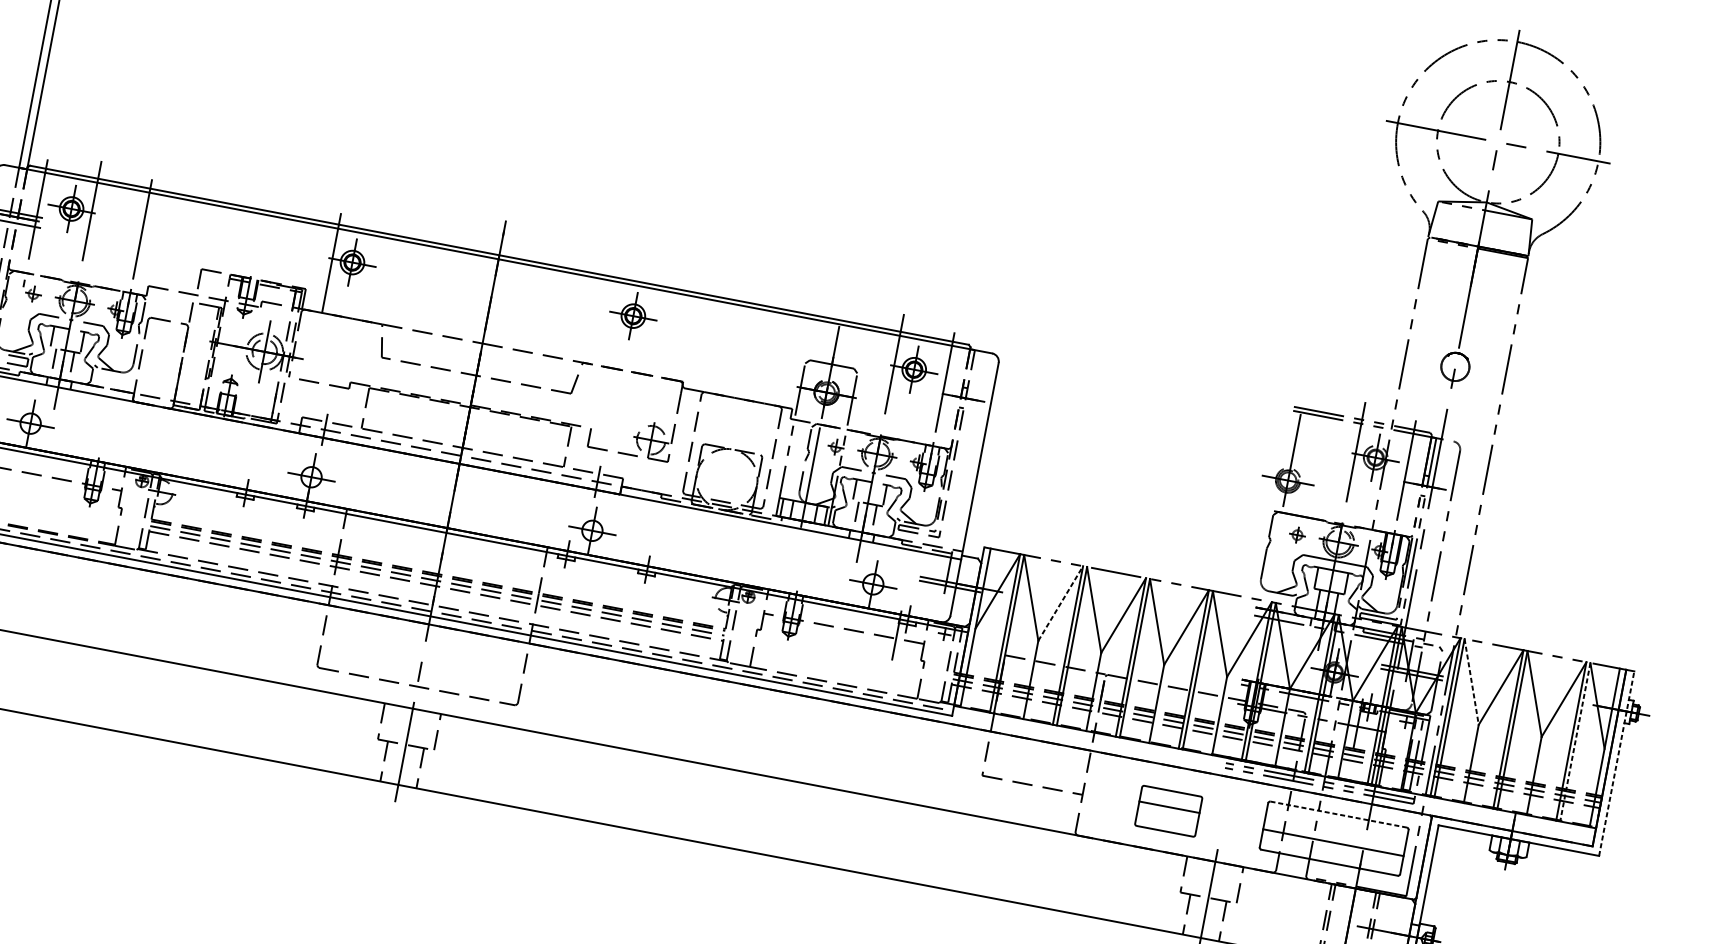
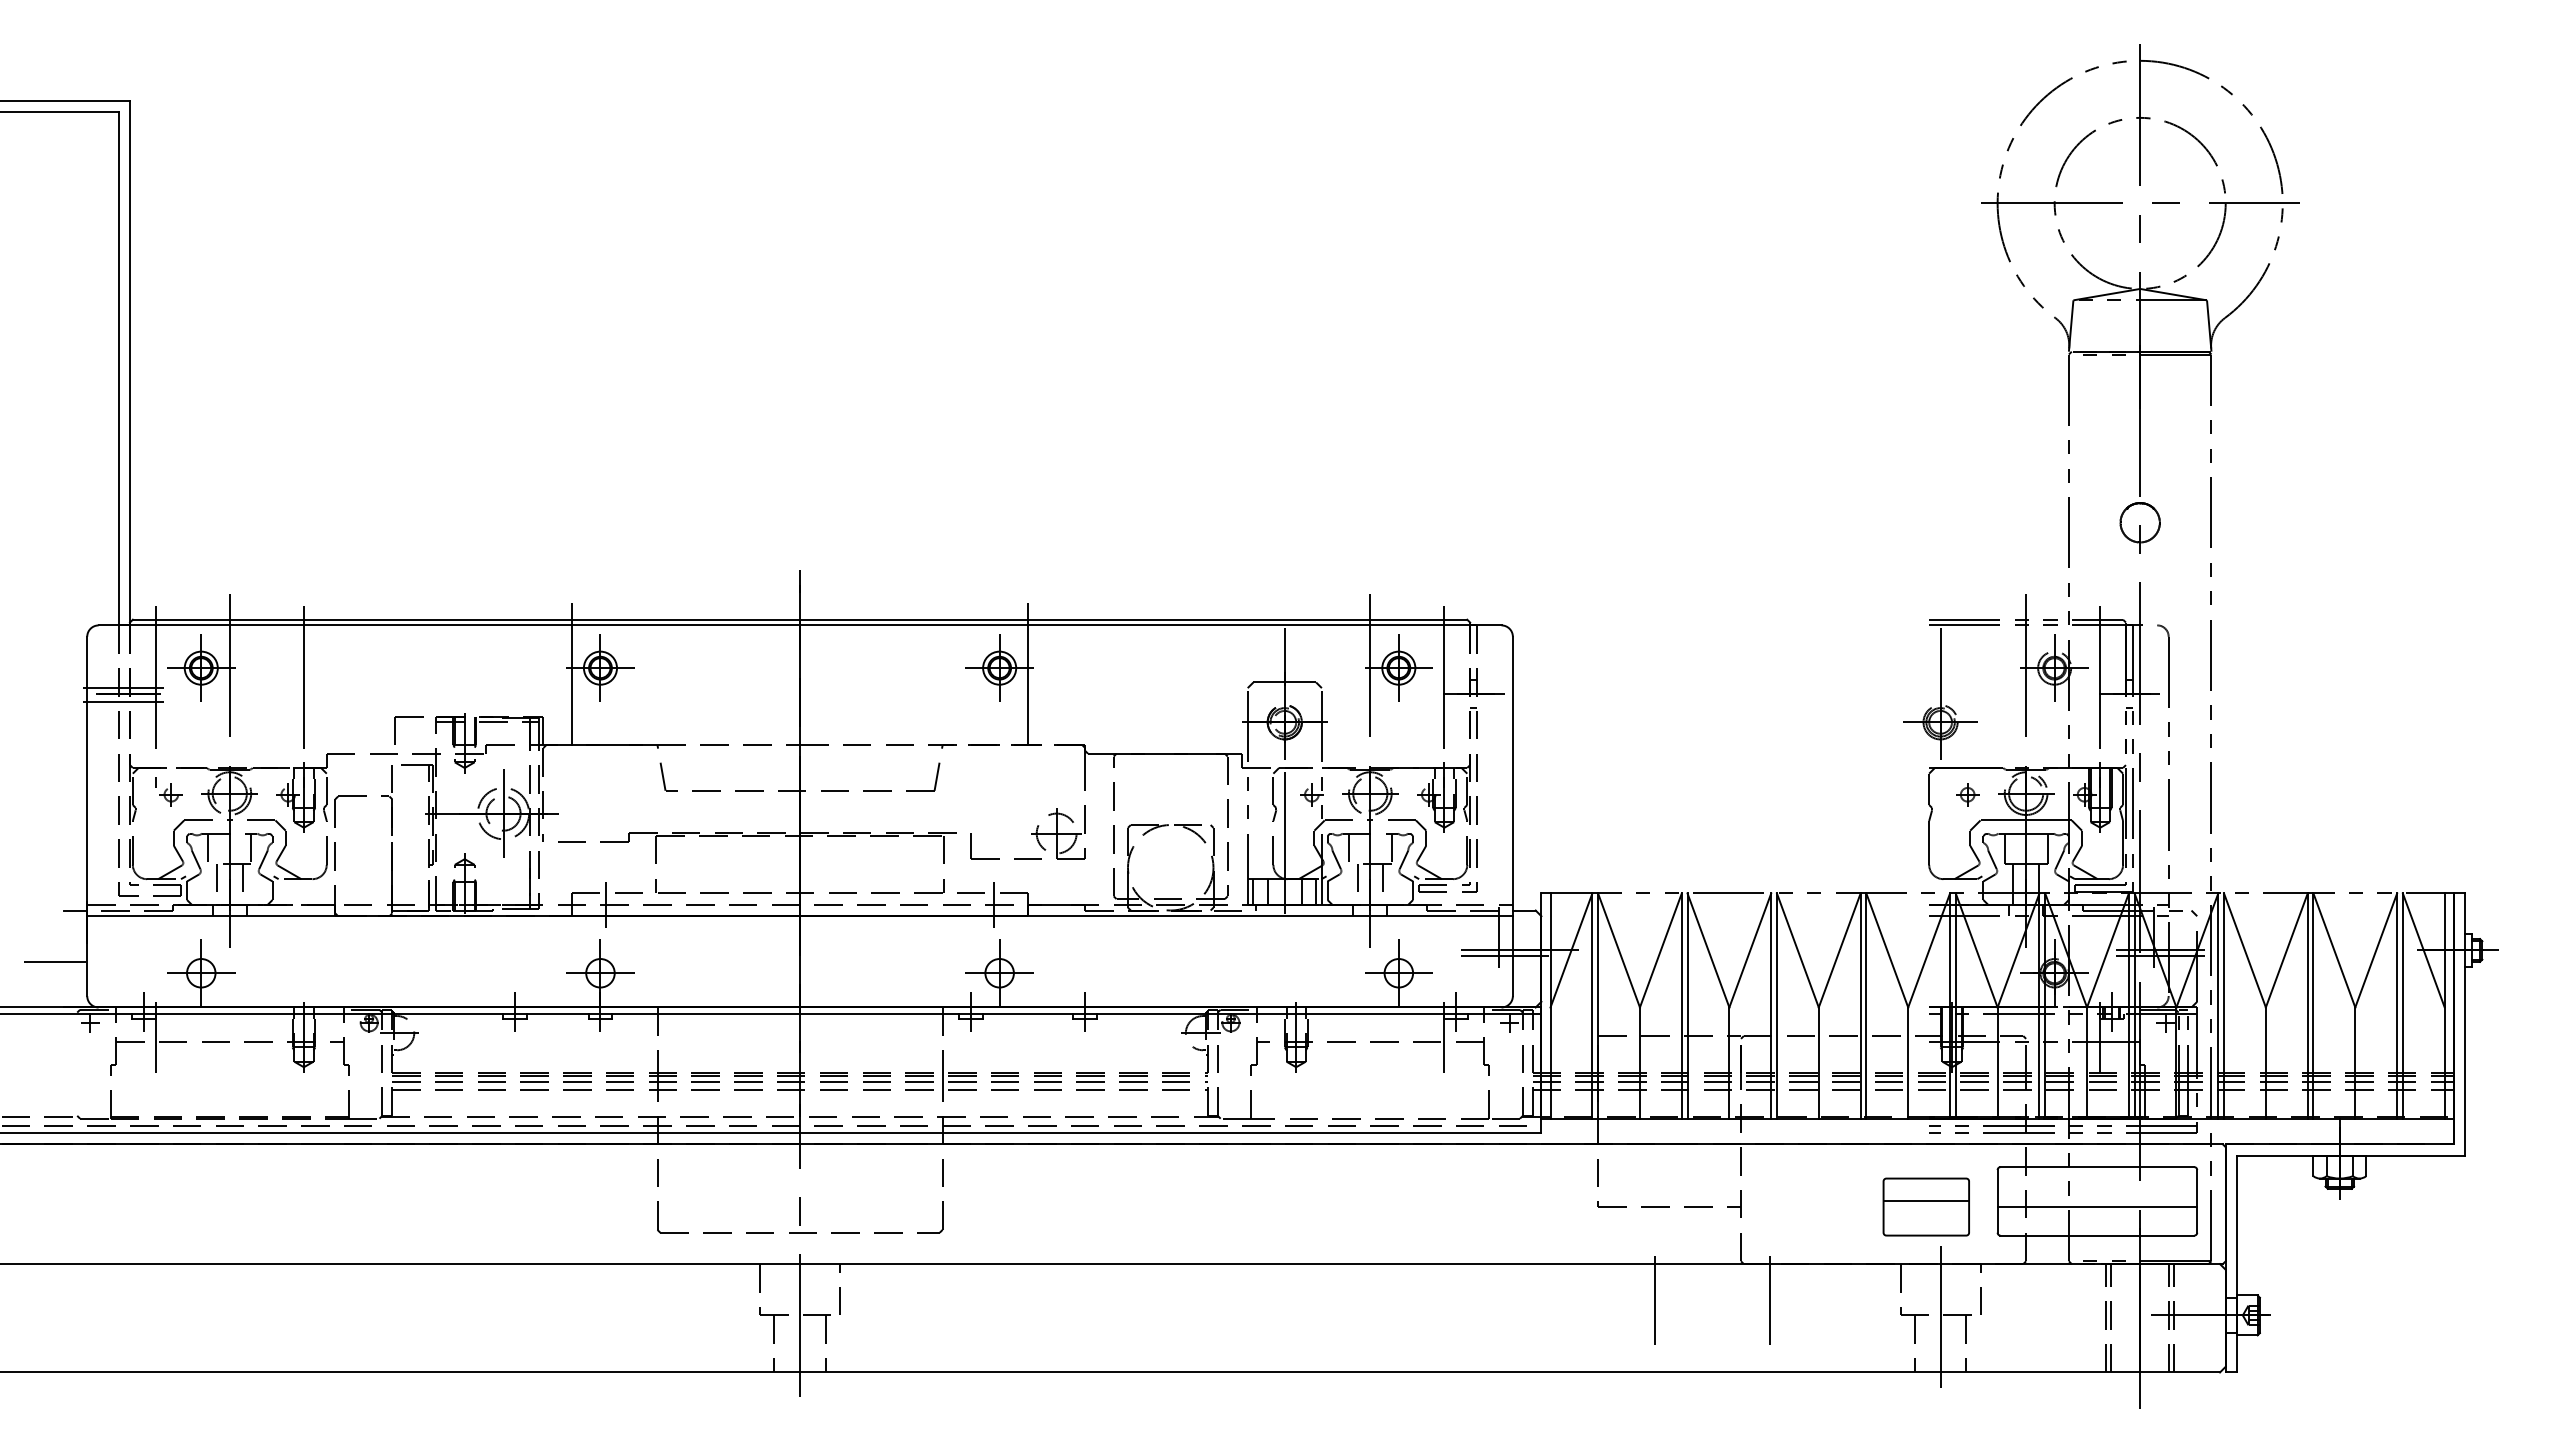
line: (651, 330) -> (1028, 682), added
line: (1060, 603) -> (1660, 950), dashed -> solid
line: (1471, 681) -> (2244, 950), dashed -> solid
line: (1575, 742) -> (2402, 1006), dashed -> solid
line: (1616, 763) -> (2465, 1024), dashed -> solid
part: (1168, 810) -> (1925, 1206), moved
line: (1338, 814) -> (2097, 1167), dashed -> solid
line: (1009, 849) -> (1655, 1300), added
line: (1090, 864) -> (1769, 1300), added

